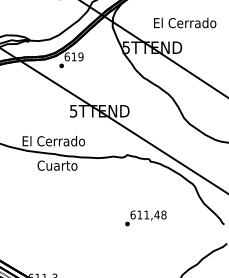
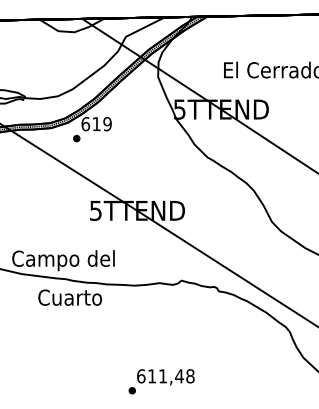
text: (53, 142) -> (63, 260), El Cerrado -> Campo del
text: (145, 218) -> (161, 381), moved

